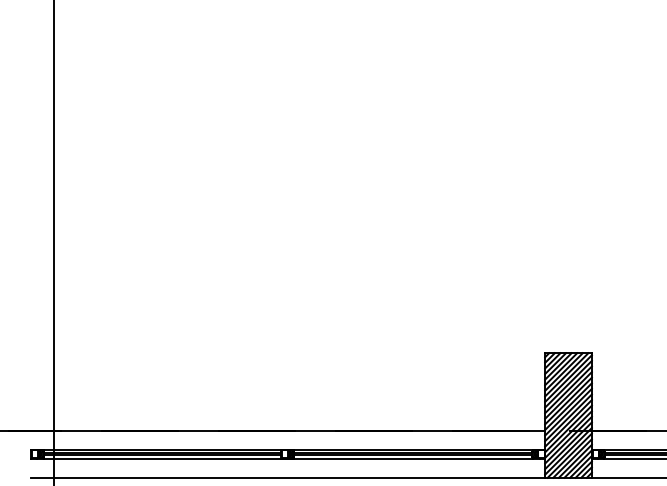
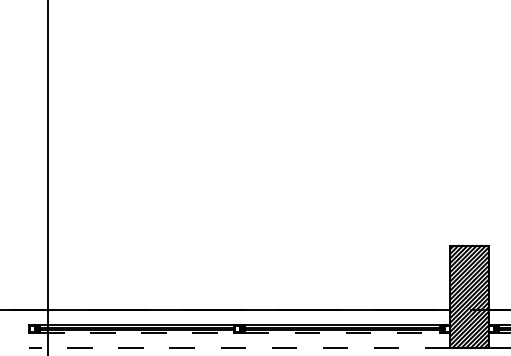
line: (288, 459) -> (239, 333), solid -> dashed
line: (288, 477) -> (239, 347), solid -> dashed

